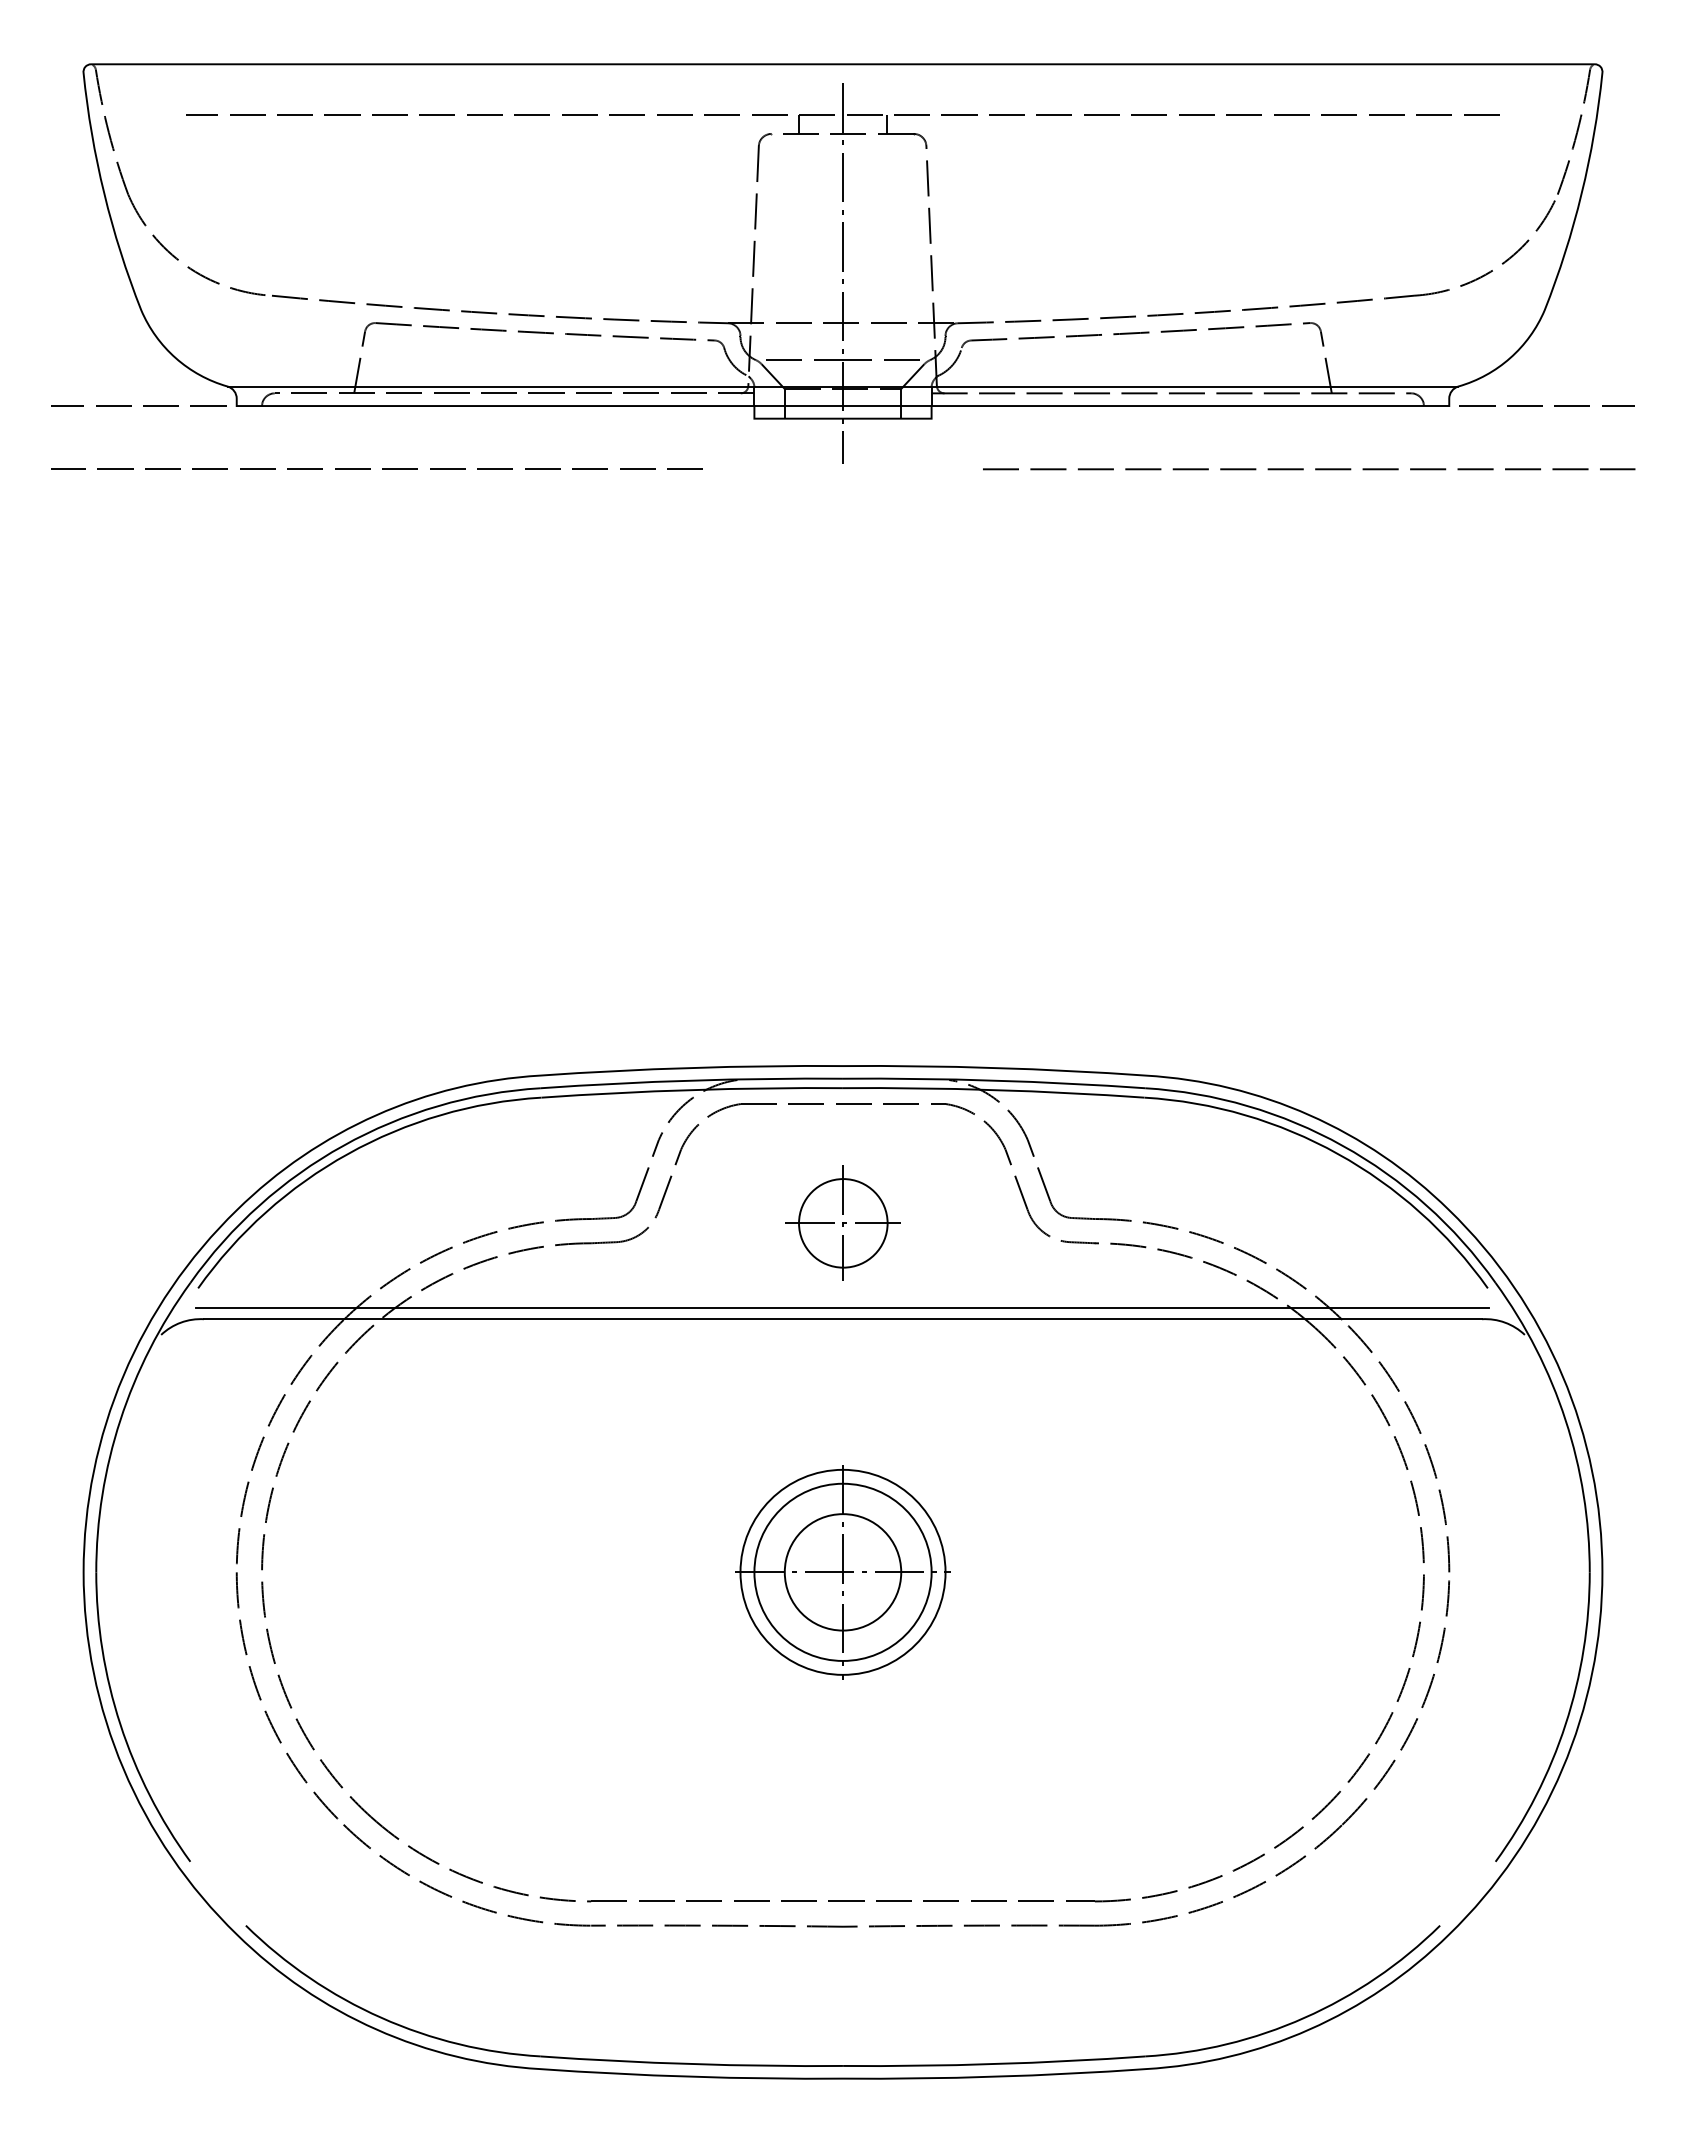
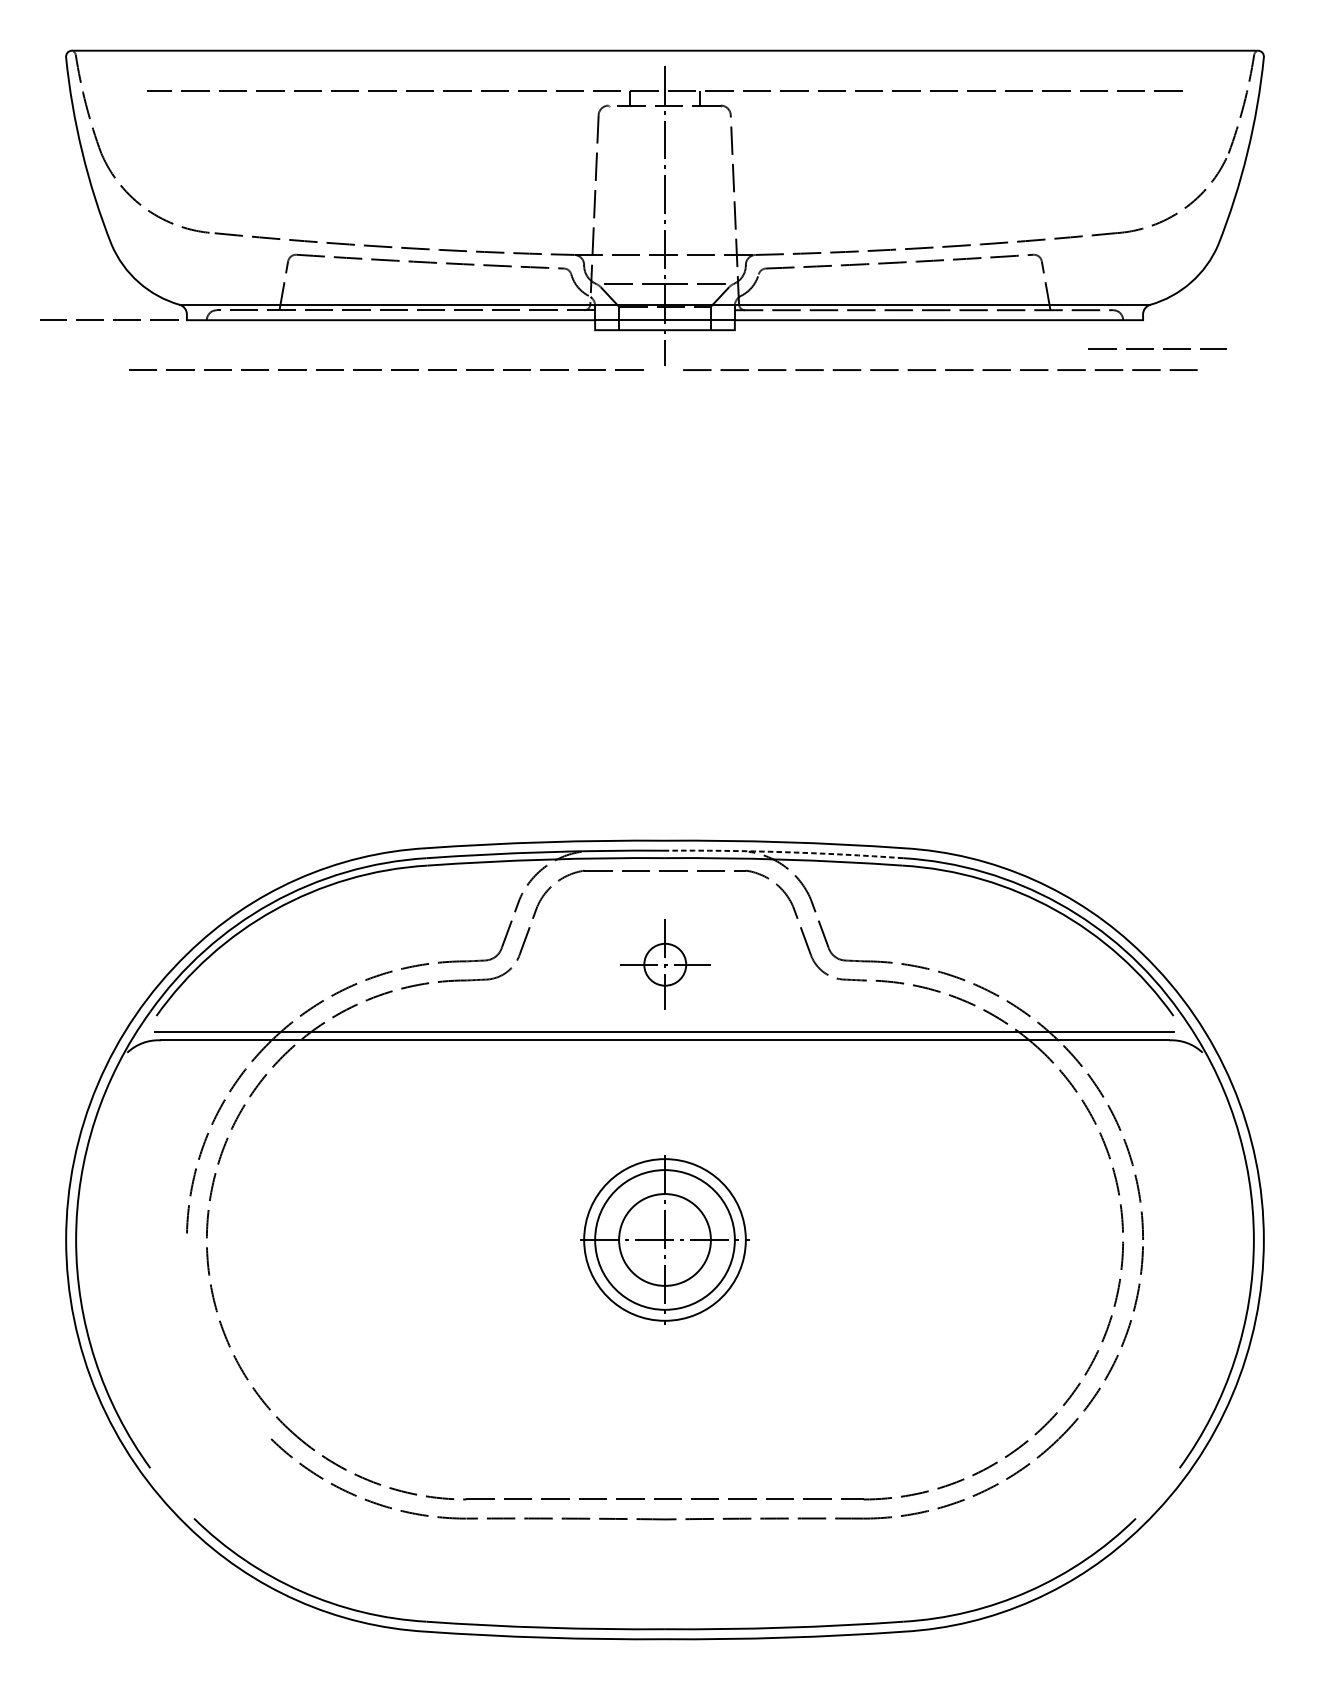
line: (1542, 405) -> (1153, 348), moved
line: (370, 468) -> (381, 369), moved
line: (1303, 469) -> (935, 370), moved
arc: (994, 1080) -> (784, 852), solid -> dashed
circle: (843, 1223) -> (665, 964), size x0.6
arc: (261, 1698) -> (206, 1339), removed

